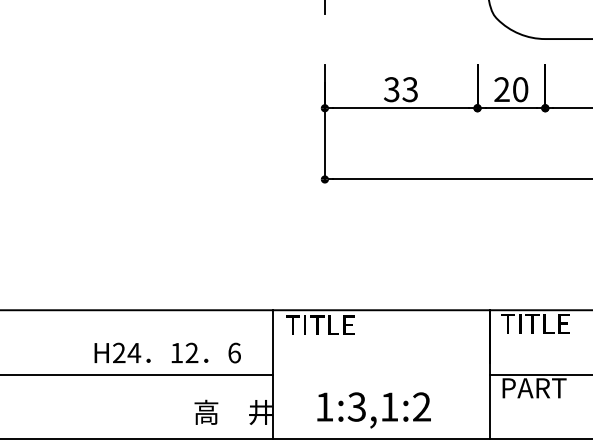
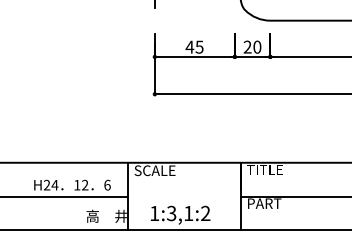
text: (400, 88) -> (194, 46), 33 -> 45
text: (324, 324) -> (154, 170), TITLE -> SCALE

